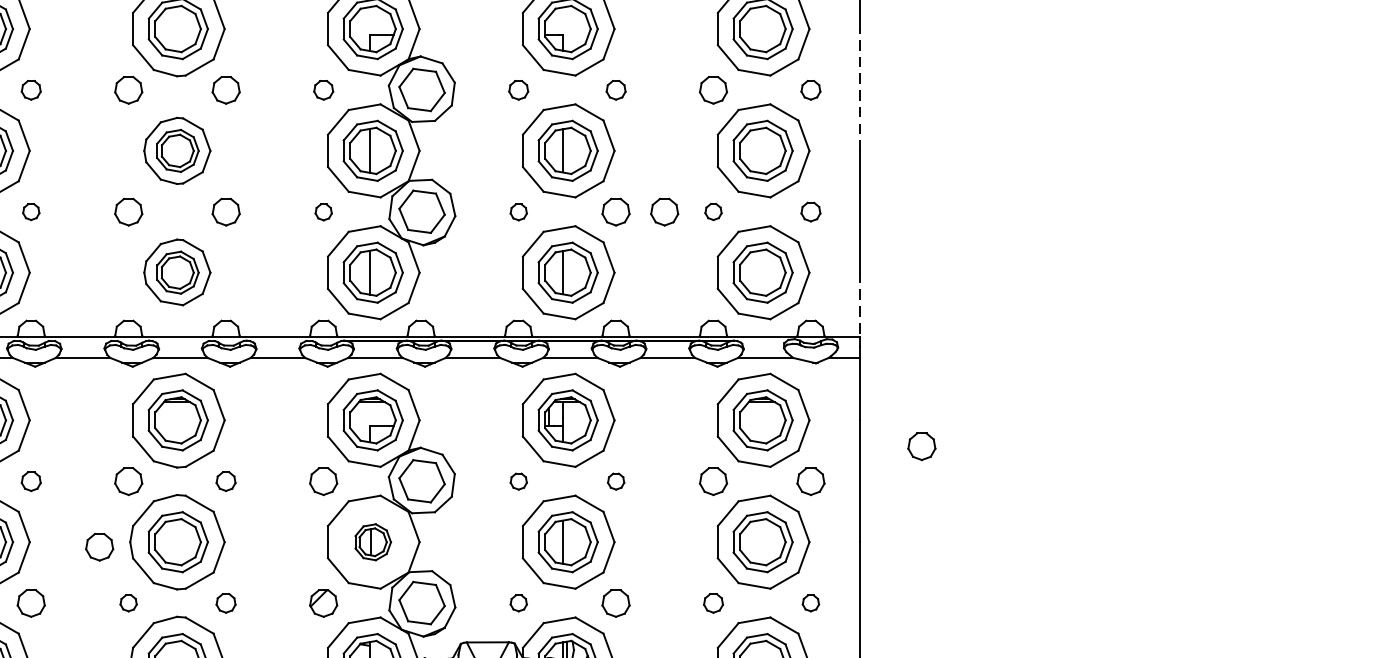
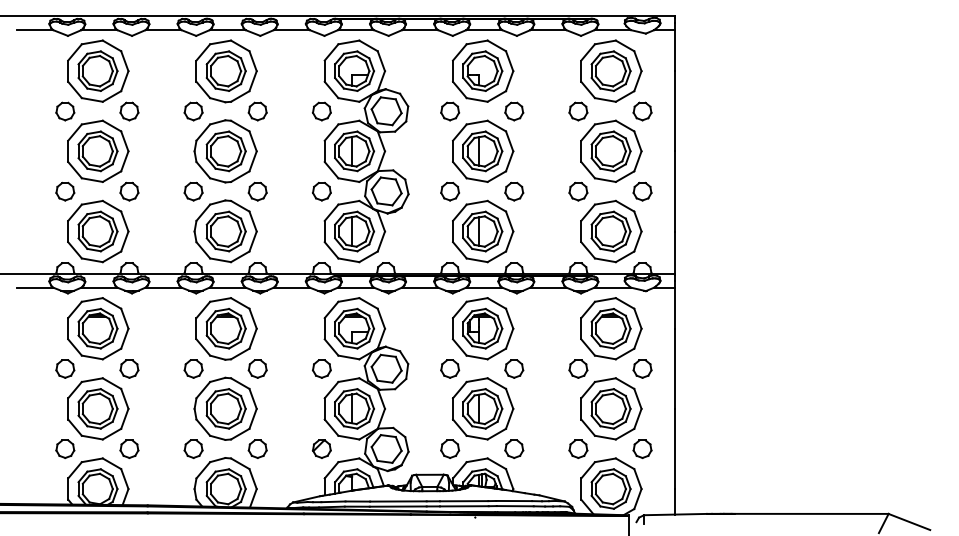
line: (859, 88) -> (674, 110), dashed -> solid
part: (31, 90) -> (129, 111), size x1.43
part: (323, 90) -> (321, 111), size x1.43
part: (519, 90) -> (450, 111), size x1.43
part: (616, 90) -> (514, 111), size x1.43
part: (810, 90) -> (642, 111), size x1.43
part: (177, 151) -> (225, 151), size x1.43
part: (31, 211) -> (129, 191), size x1.67
part: (323, 211) -> (321, 191), size x1.67
part: (519, 211) -> (450, 191), size x1.67
part: (664, 211) -> (546, 191), removed
part: (713, 211) -> (578, 191), size x1.67
part: (810, 211) -> (642, 191), size x1.43
part: (177, 272) -> (225, 231), size x1.43
line: (859, 306) -> (674, 253), dashed -> solid
part: (921, 445) -> (715, 345), removed
part: (31, 480) -> (129, 368), size x1.43
part: (225, 480) -> (257, 368), size x1.43
part: (519, 480) -> (450, 368), size x1.67
part: (616, 480) -> (514, 368), size x1.67
part: (373, 541) -> (354, 408), size x1.67
part: (99, 546) -> (174, 411), removed
part: (128, 602) -> (193, 448), size x1.67
part: (225, 602) -> (257, 448), size x1.43
part: (519, 602) -> (450, 448), size x1.67
part: (713, 602) -> (578, 448), size x1.43
part: (810, 602) -> (642, 448), size x1.67

